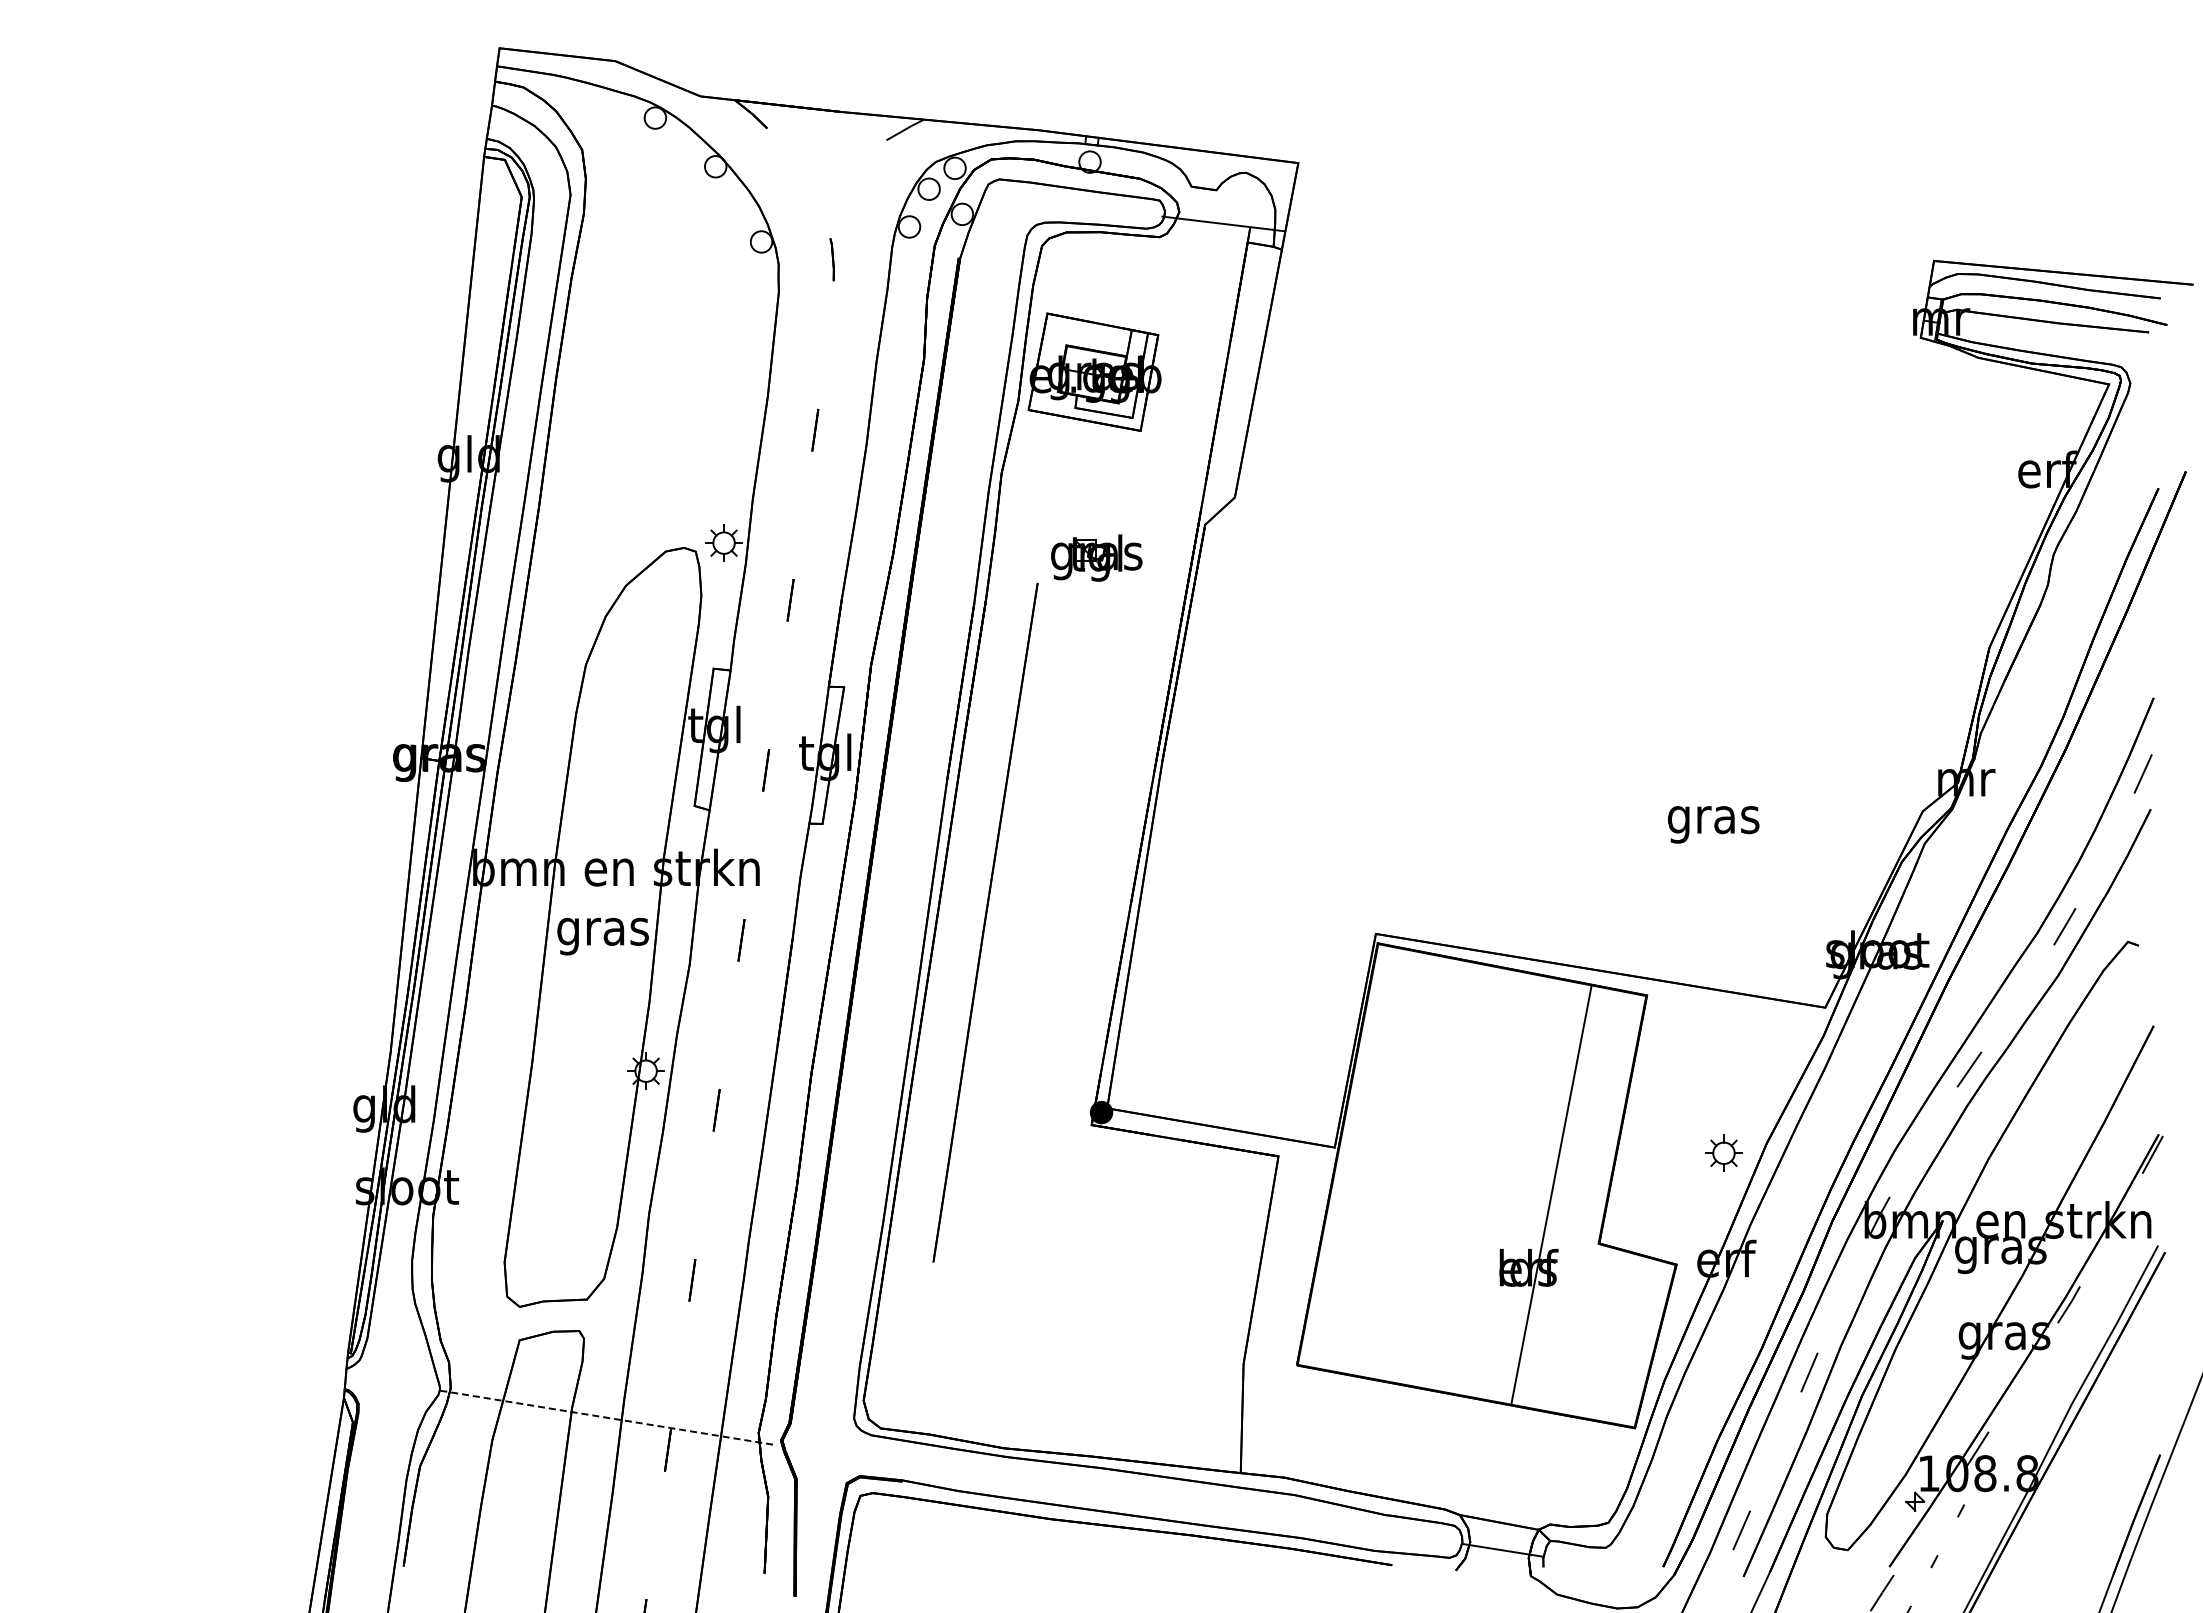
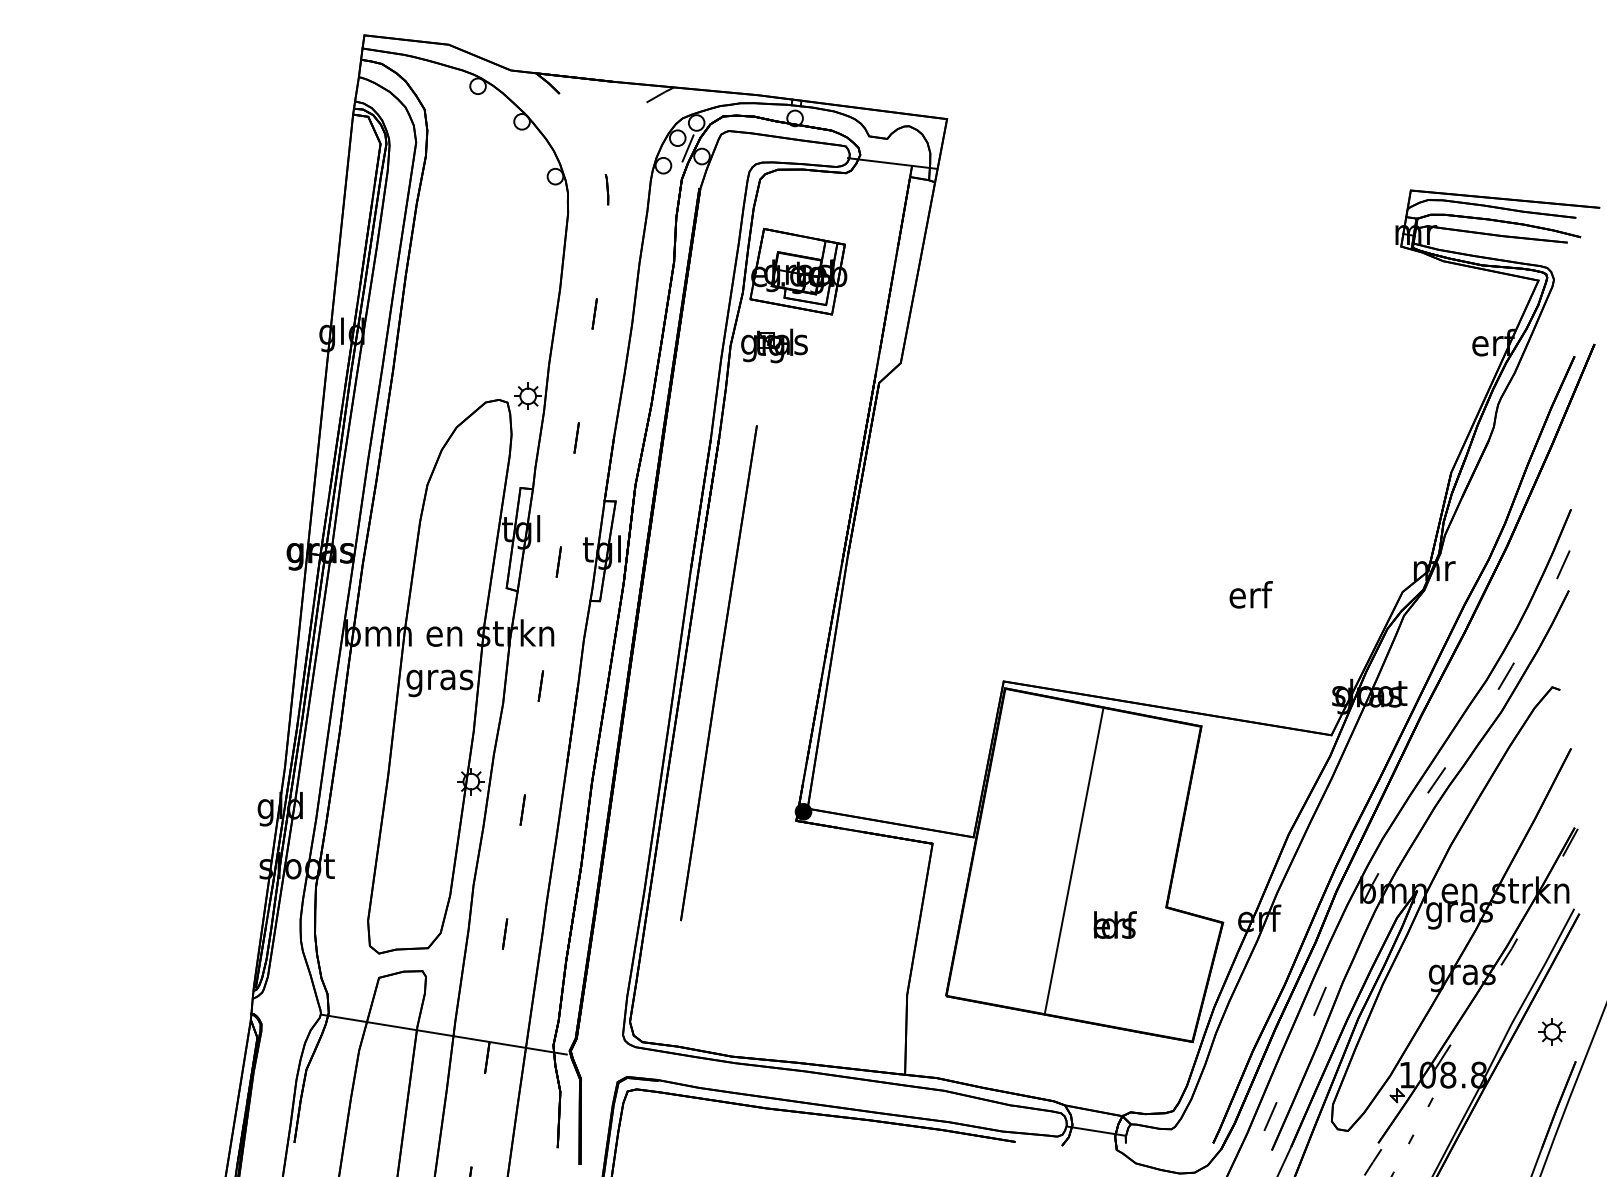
line: (942, 203) -> (687, 148), added
part: (1096, 557) -> (774, 345), moved
text: (1713, 819) -> (1249, 597), gras -> erf
part: (1723, 1152) -> (1551, 1031), moved
line: (1551, 1194) -> (1074, 860), moved
line: (608, 1418) -> (443, 1034), dashed -> solid

